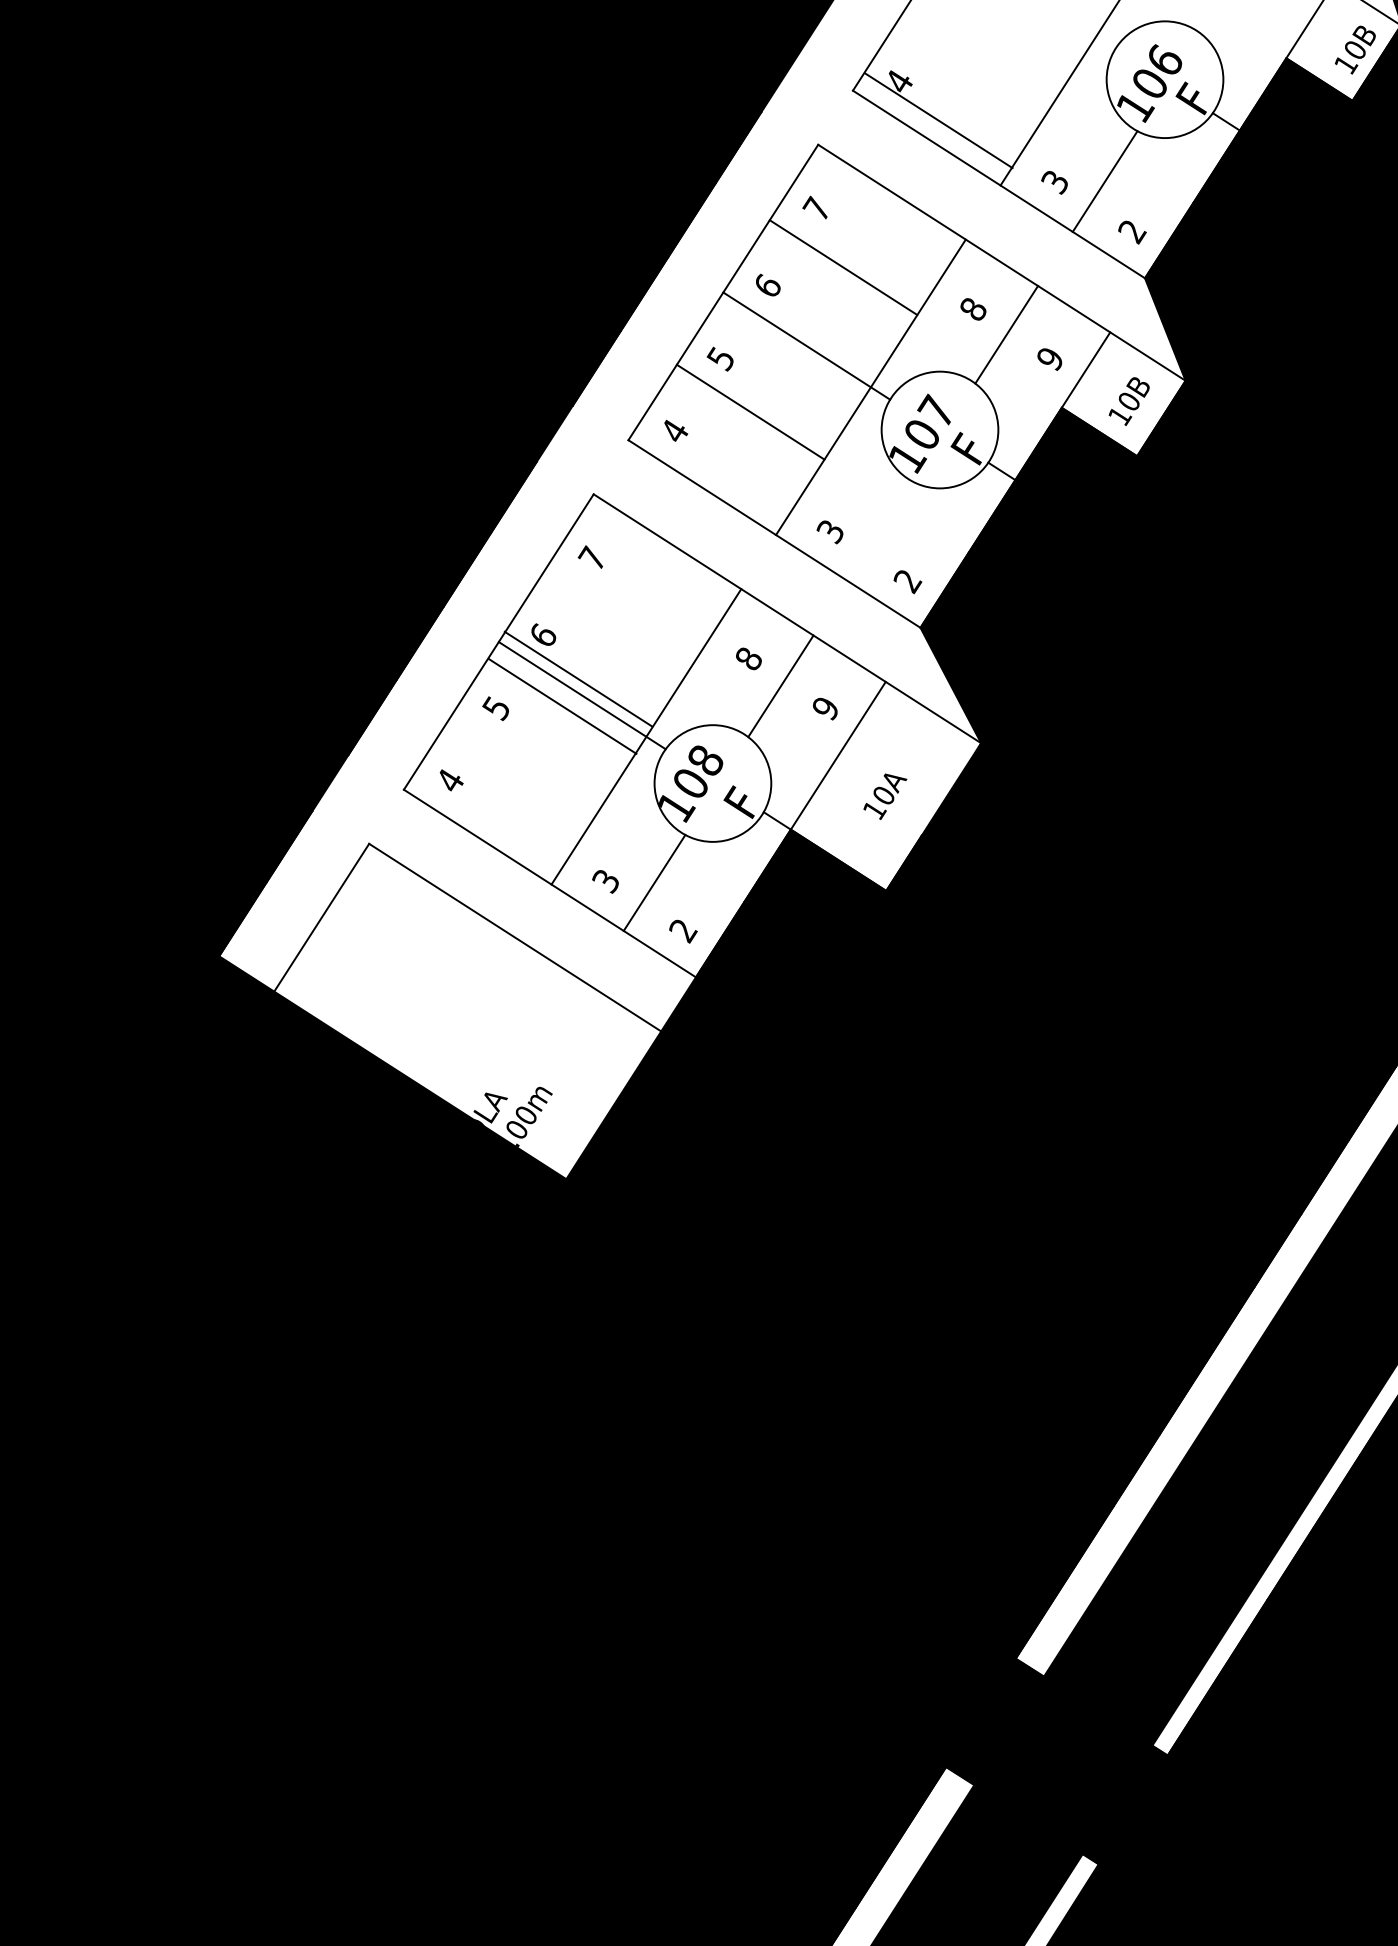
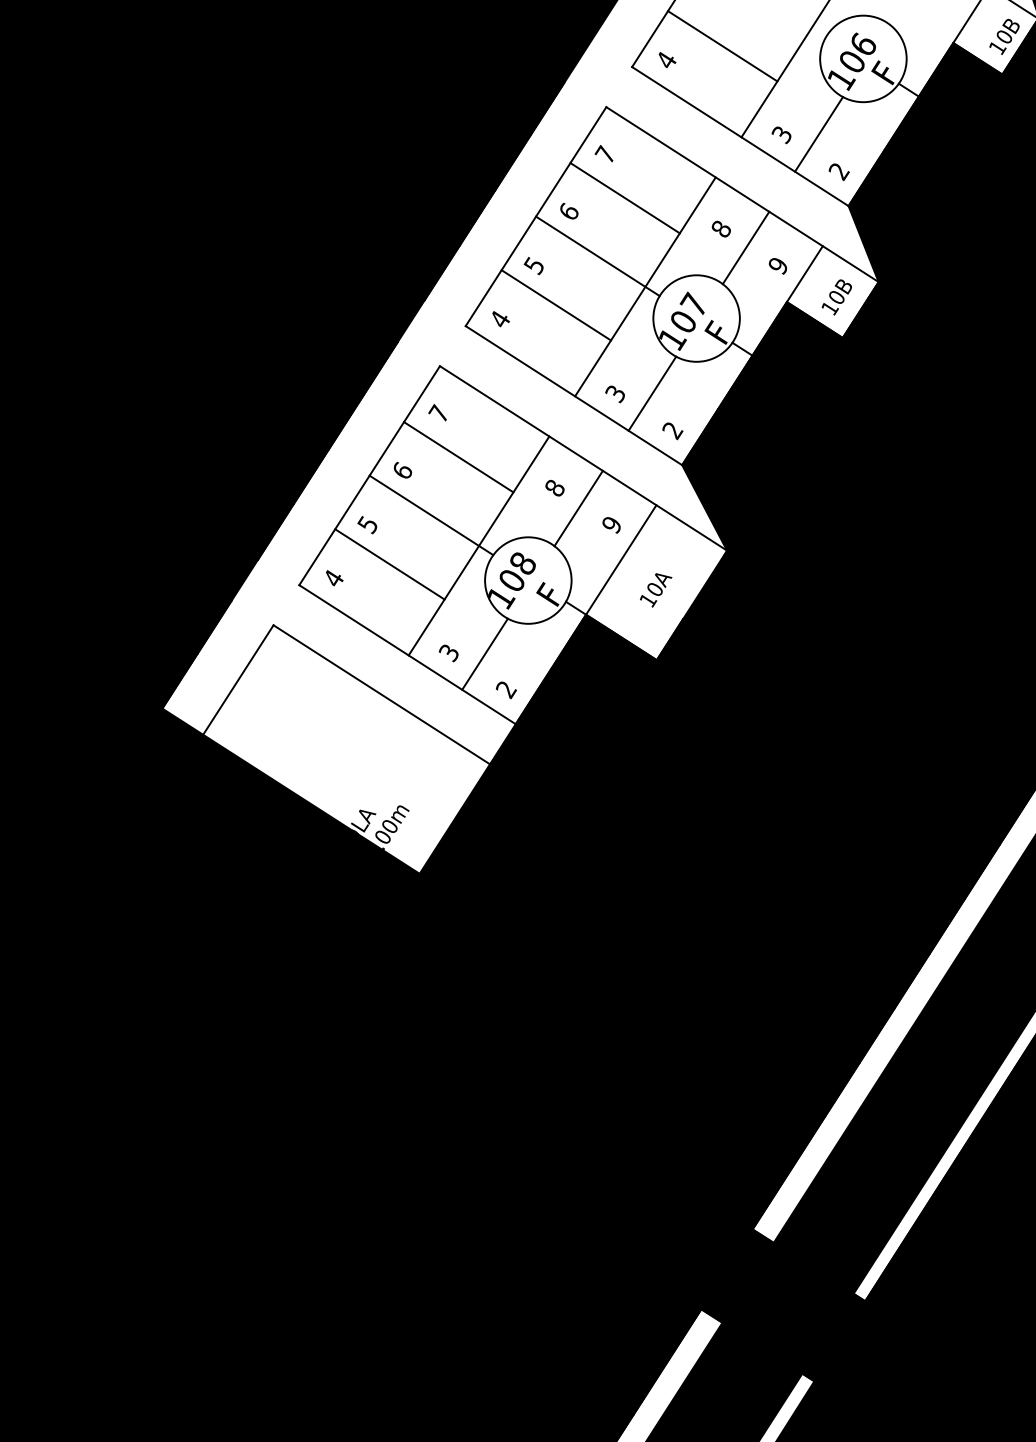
line: (938, 120) -> (722, 46), moved
line: (880, 531) -> (652, 393), added
line: (578, 679) -> (458, 457), moved
line: (562, 706) -> (389, 564), moved

